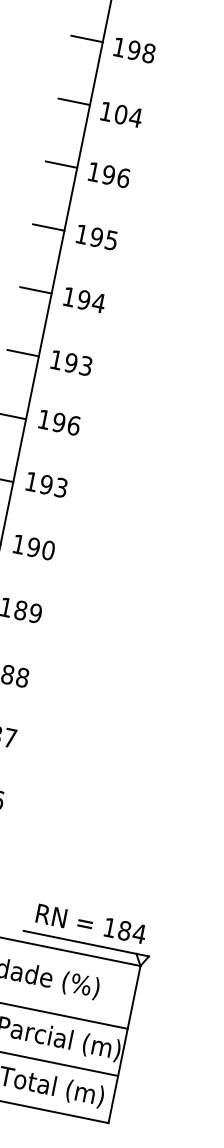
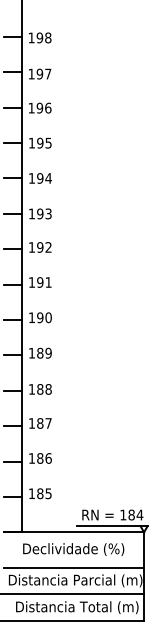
text: (127, 114) -> (43, 73), 104 -> 197
text: (73, 425) -> (48, 247), 196 -> 192
text: (61, 487) -> (48, 282), 193 -> 191

